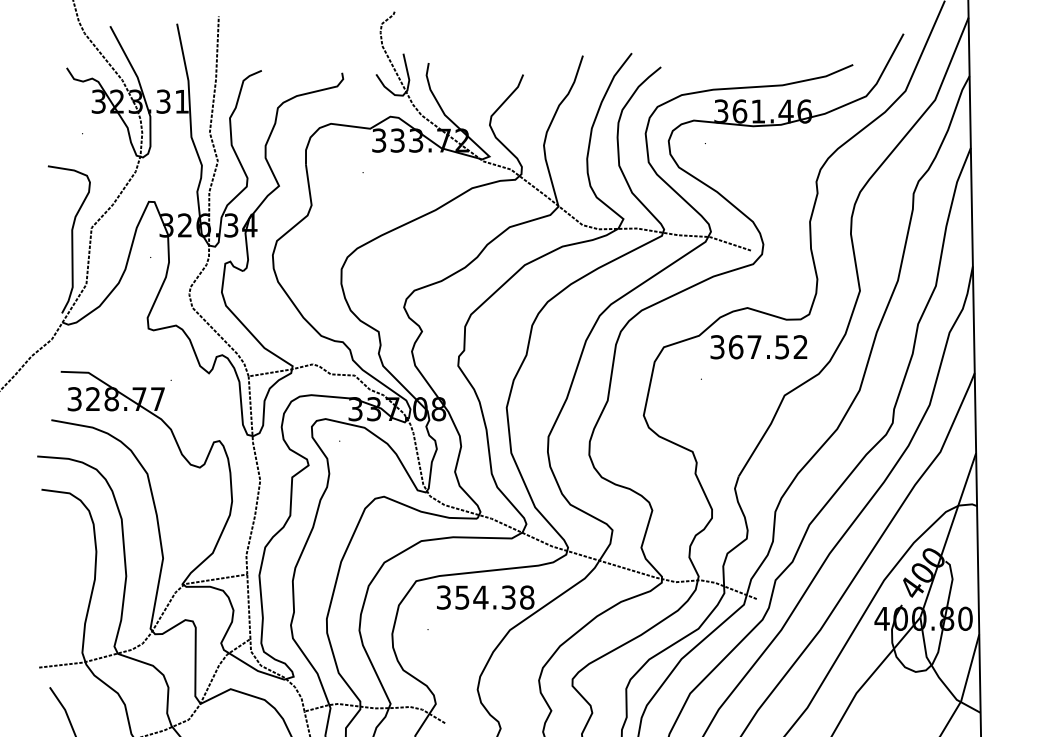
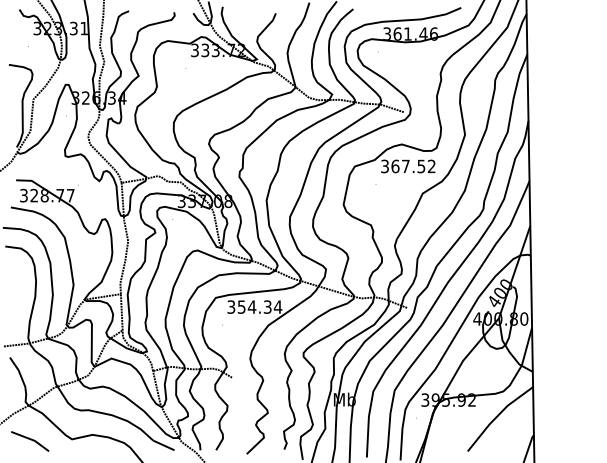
text: (526, 596) -> (277, 306), 354.38 -> 354.34

